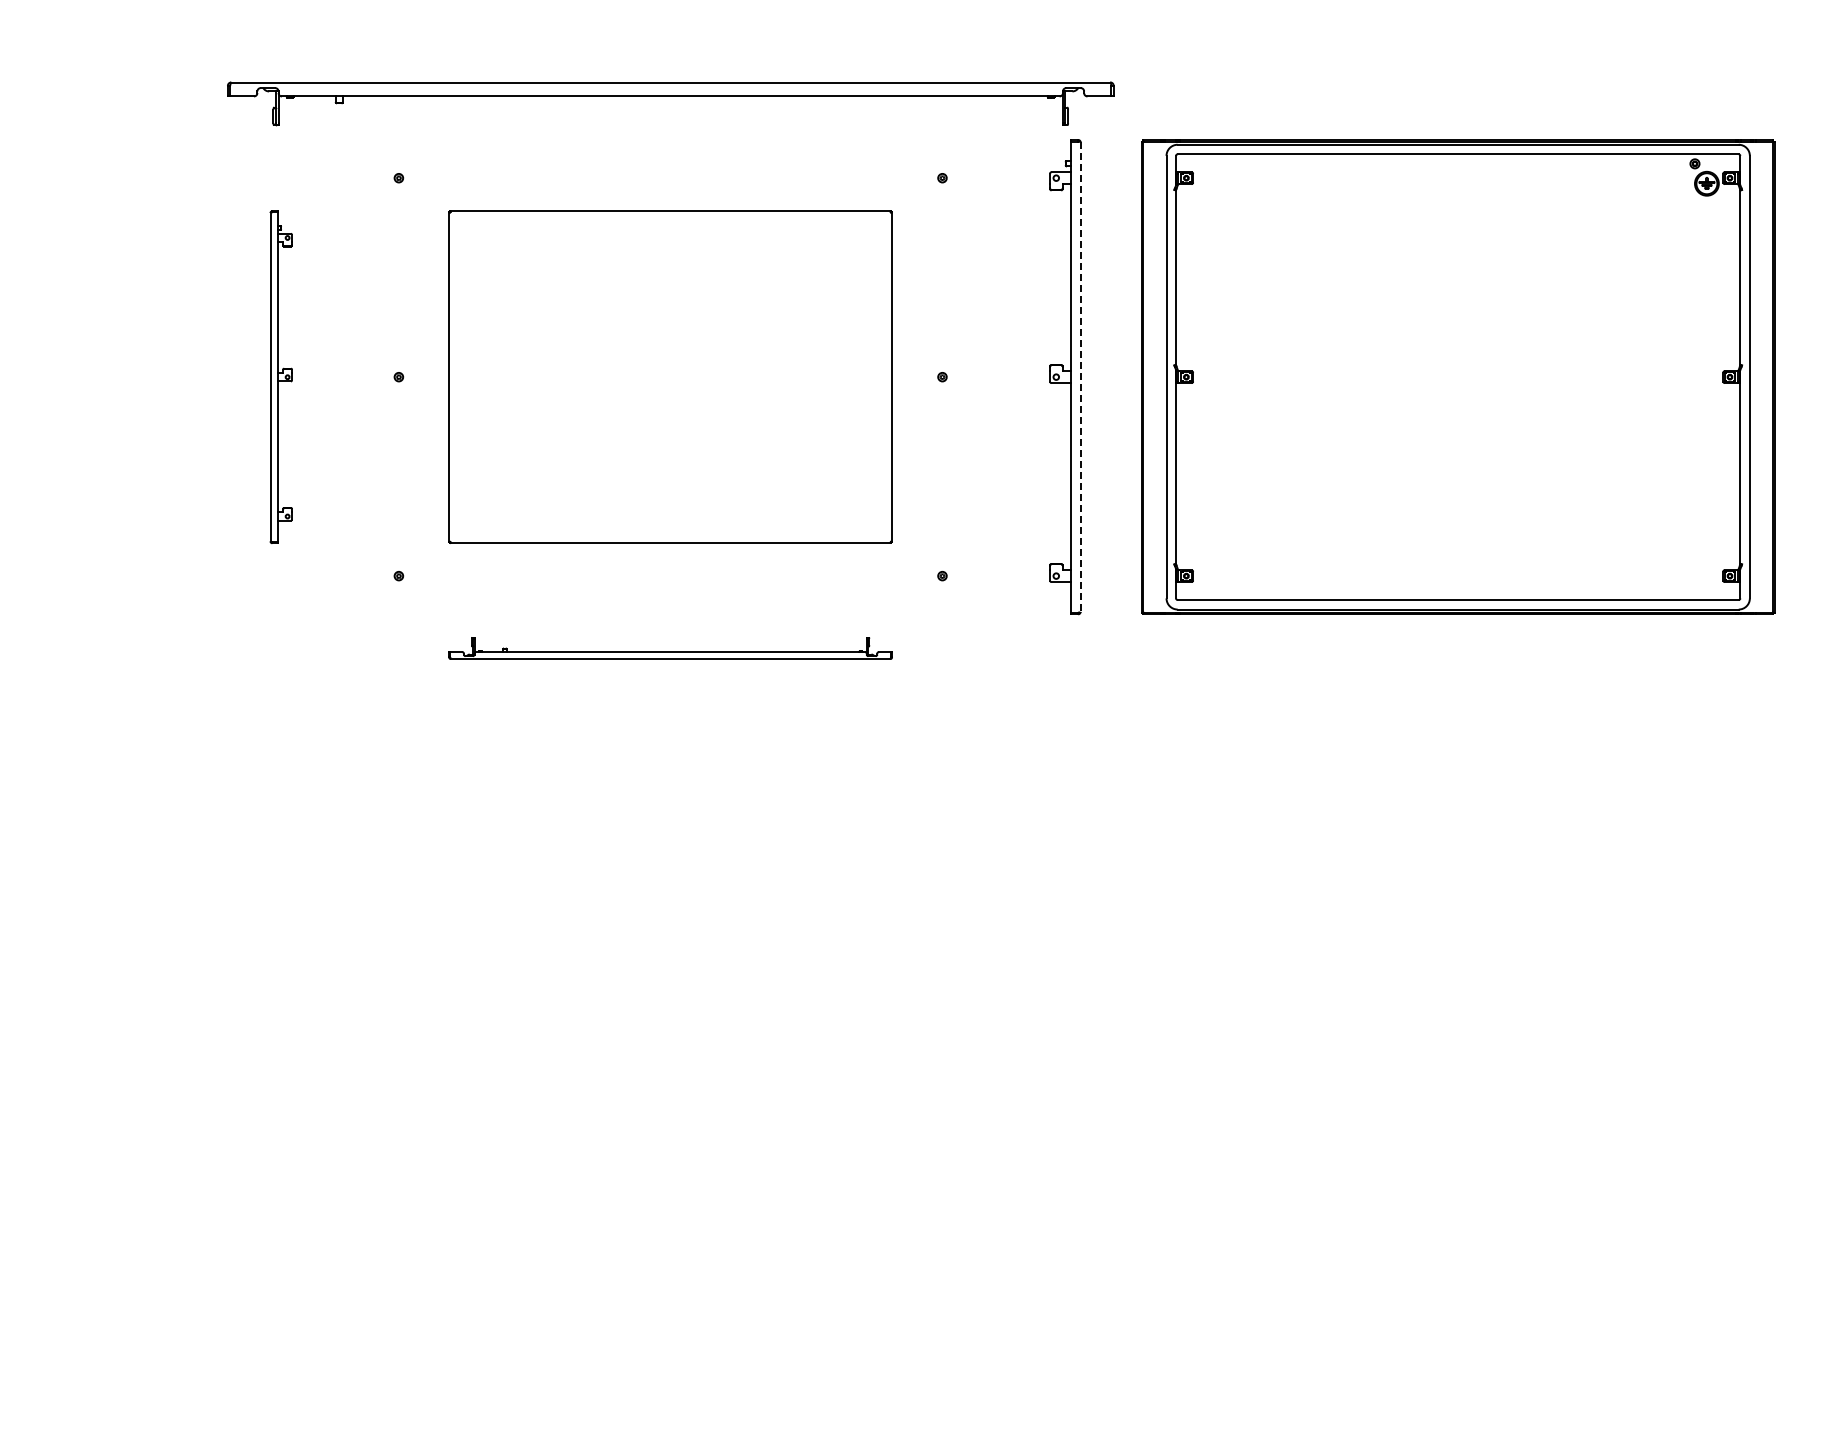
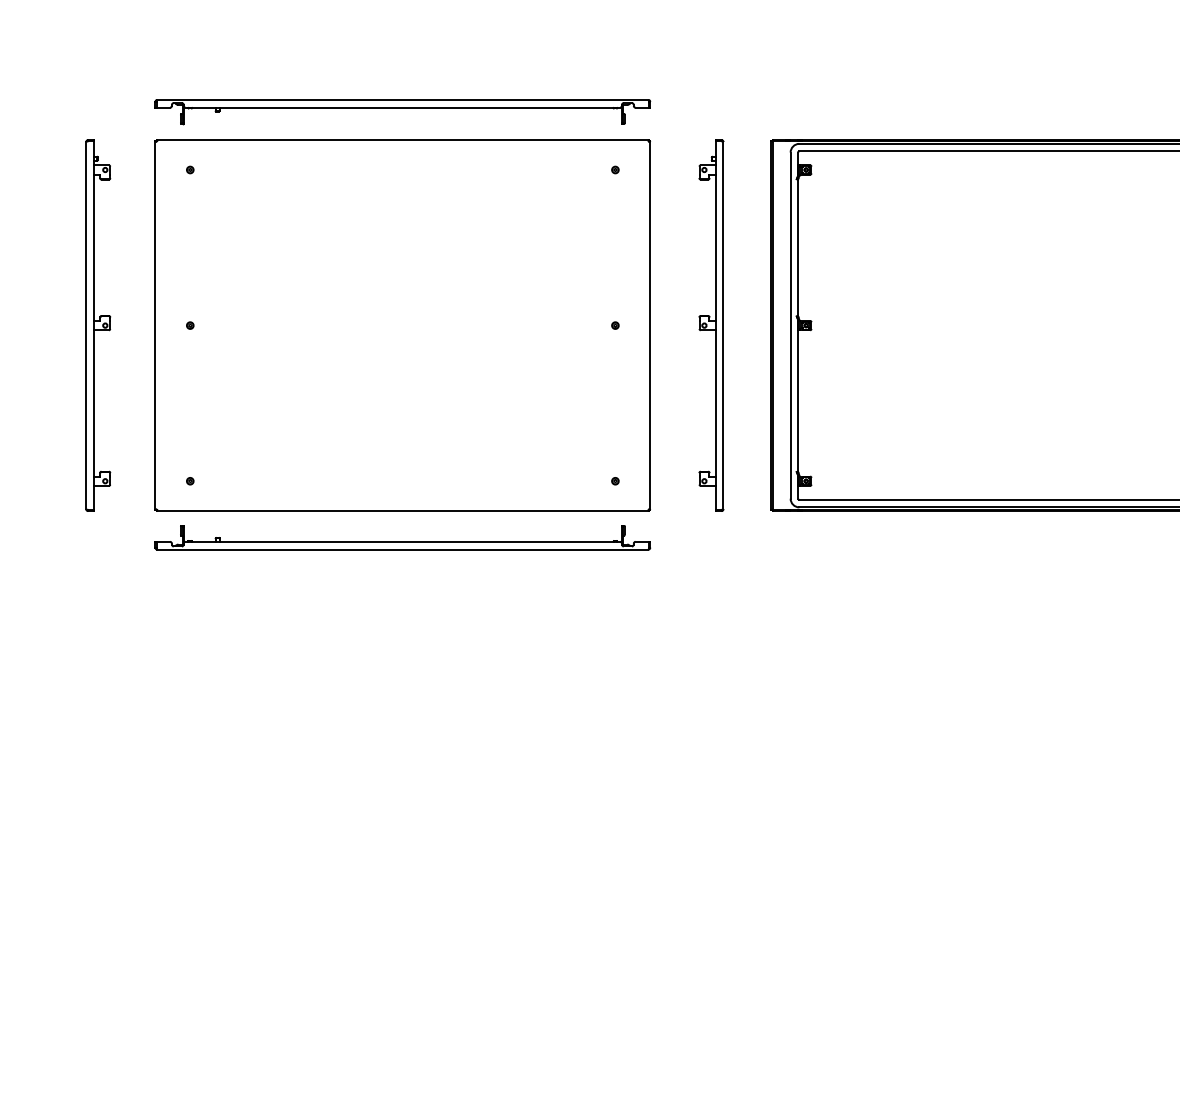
part: (670, 103) -> (402, 111), size x0.71
part: (281, 377) -> (98, 325), size x1.43
part: (670, 377) -> (402, 325), size x1.43
line: (1080, 377) -> (723, 325), dashed -> solid
part: (670, 648) -> (402, 537), size x1.43

